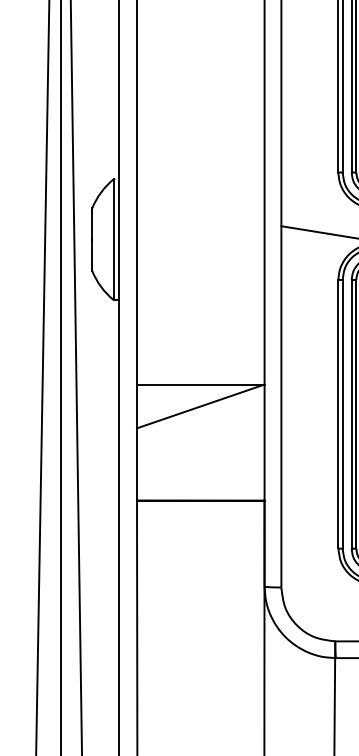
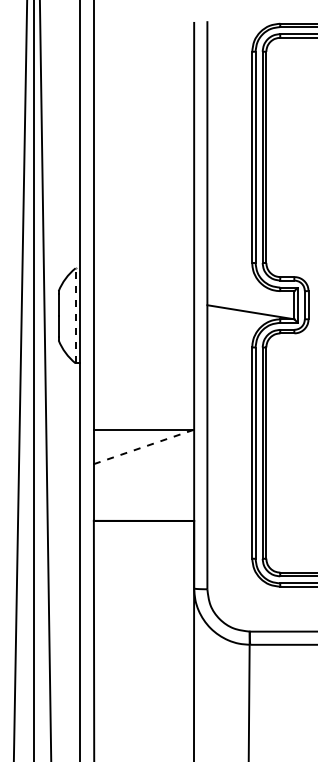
line: (113, 239) -> (75, 315), solid -> dashed
line: (201, 405) -> (144, 446), solid -> dashed

